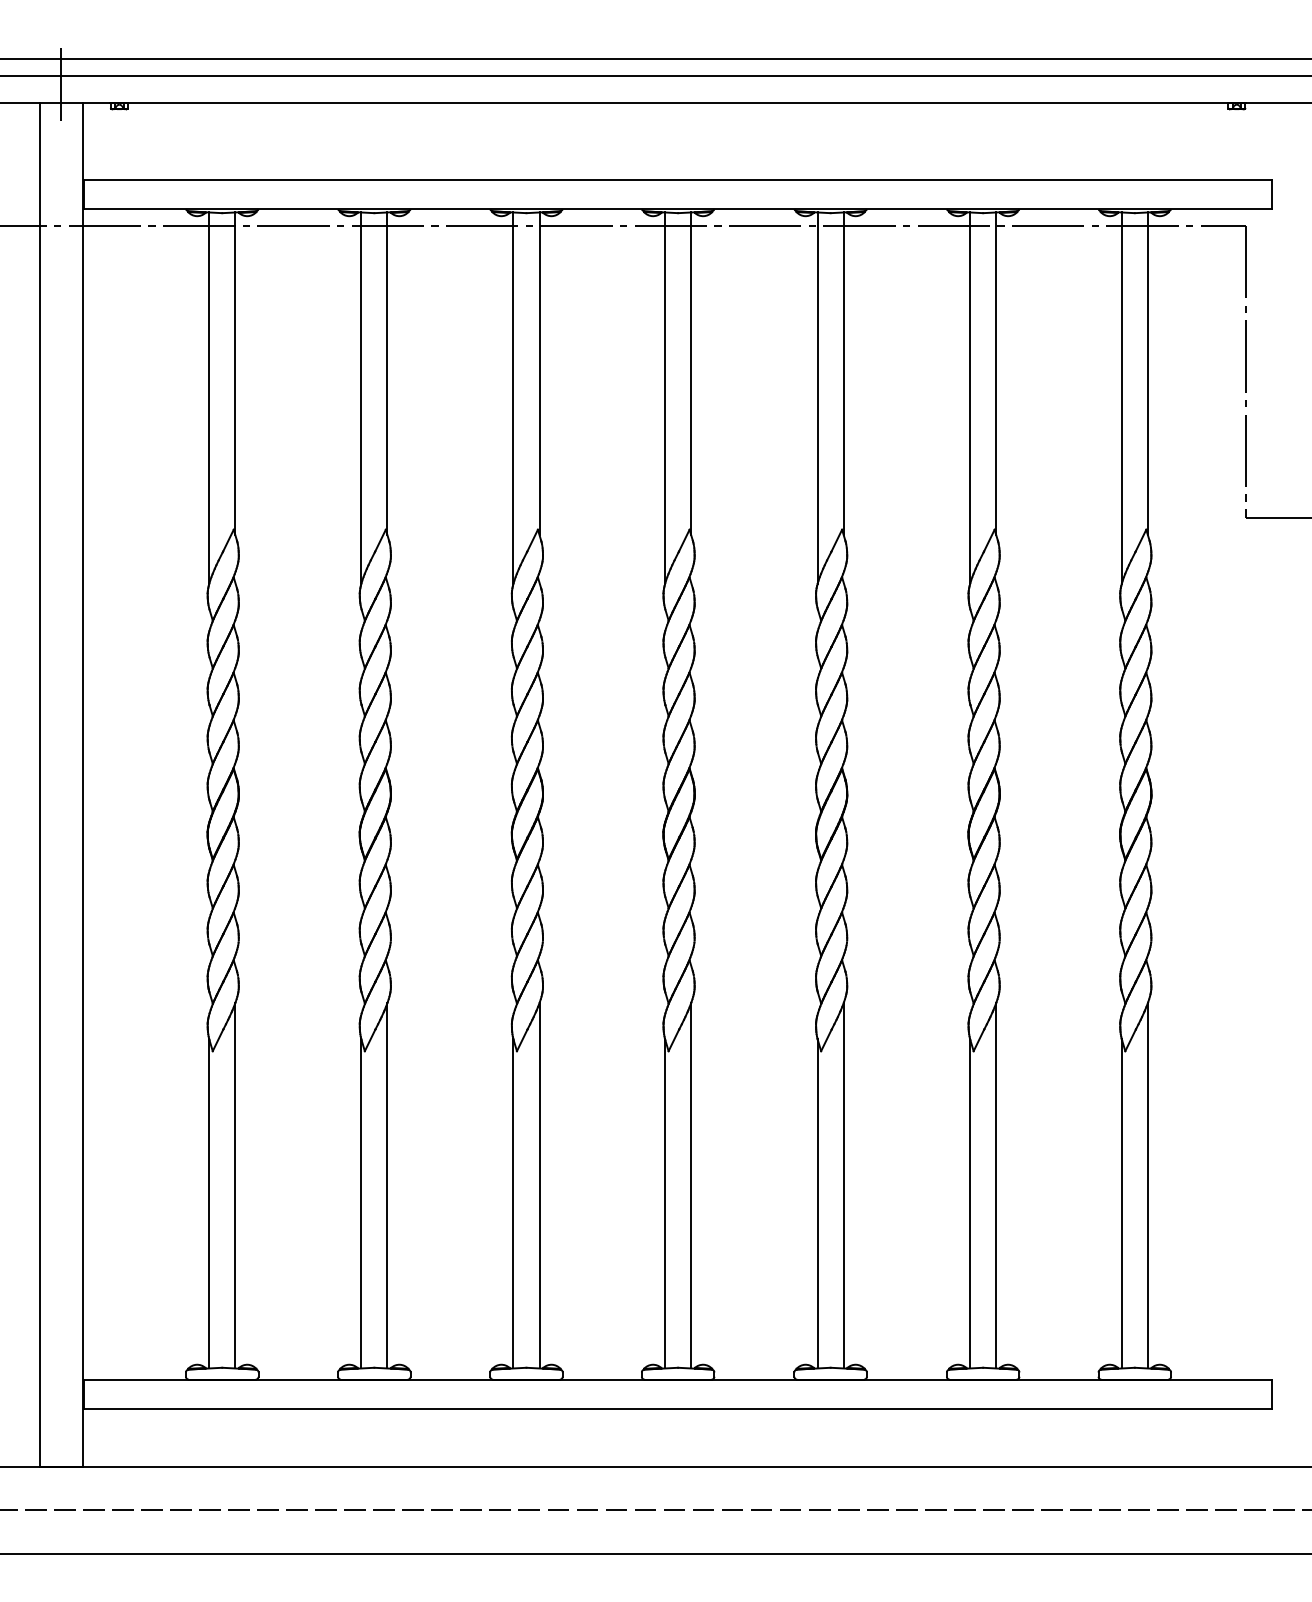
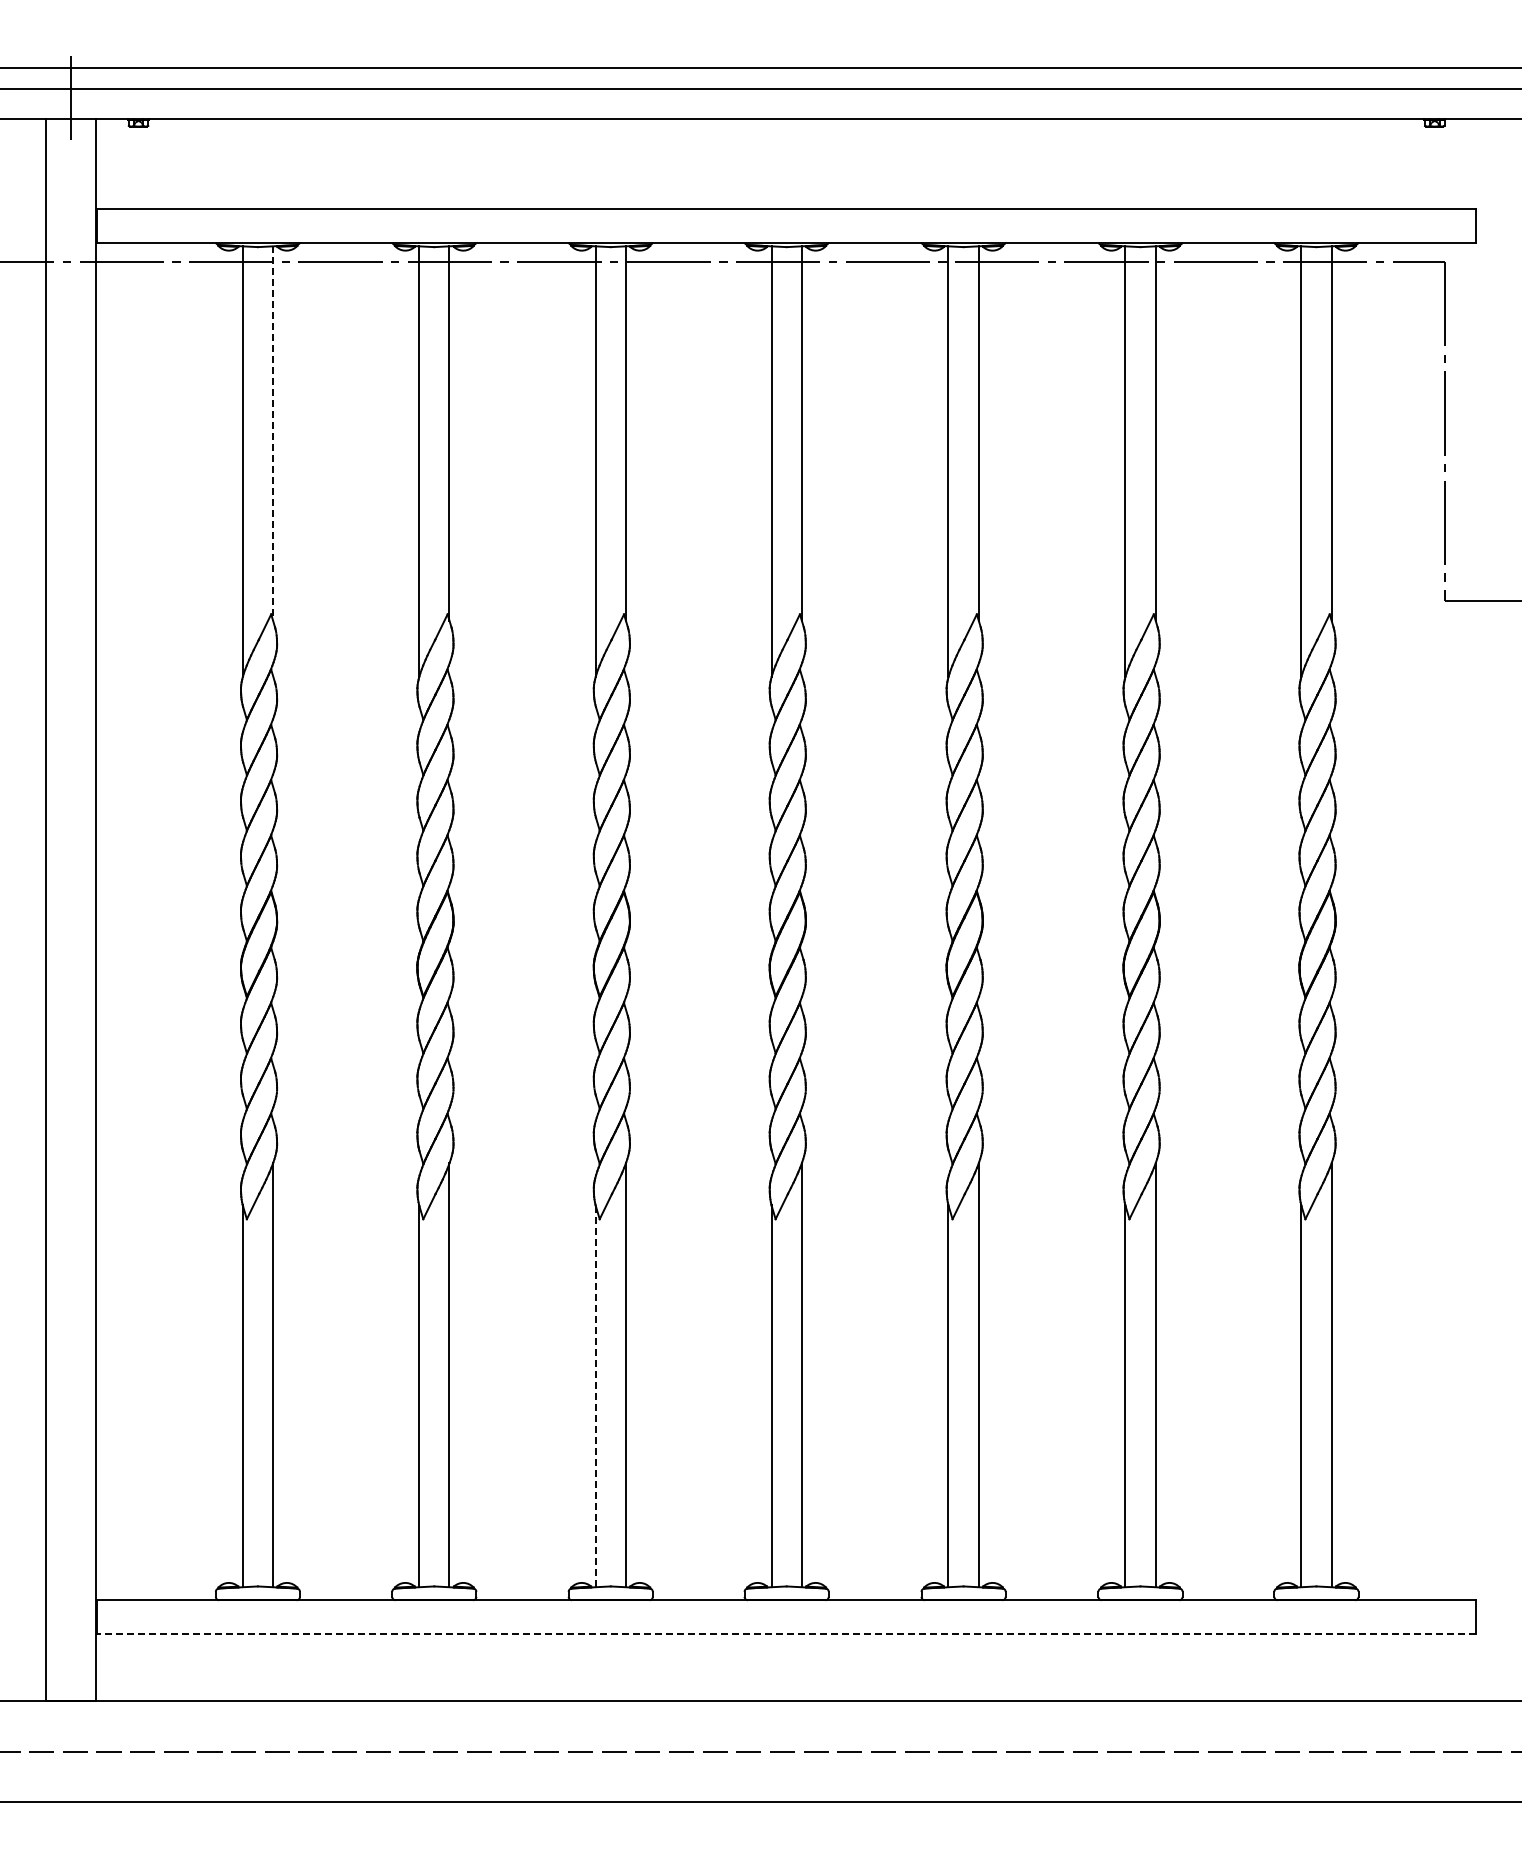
line: (235, 373) -> (273, 433), solid -> dashed
line: (513, 1203) -> (595, 1395), solid -> dashed
line: (677, 1408) -> (786, 1633), solid -> dashed

